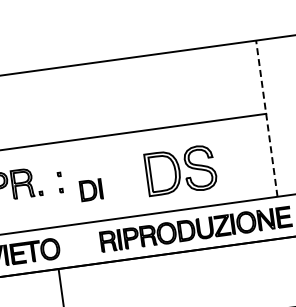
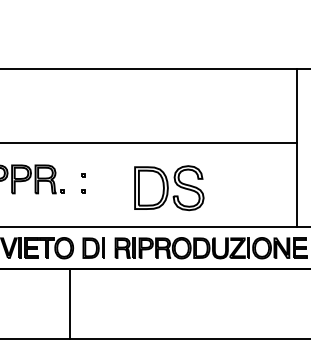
line: (266, 119) -> (296, 148), dashed -> solid
part: (181, 171) -> (169, 188), moved
part: (90, 189) -> (93, 247), moved

